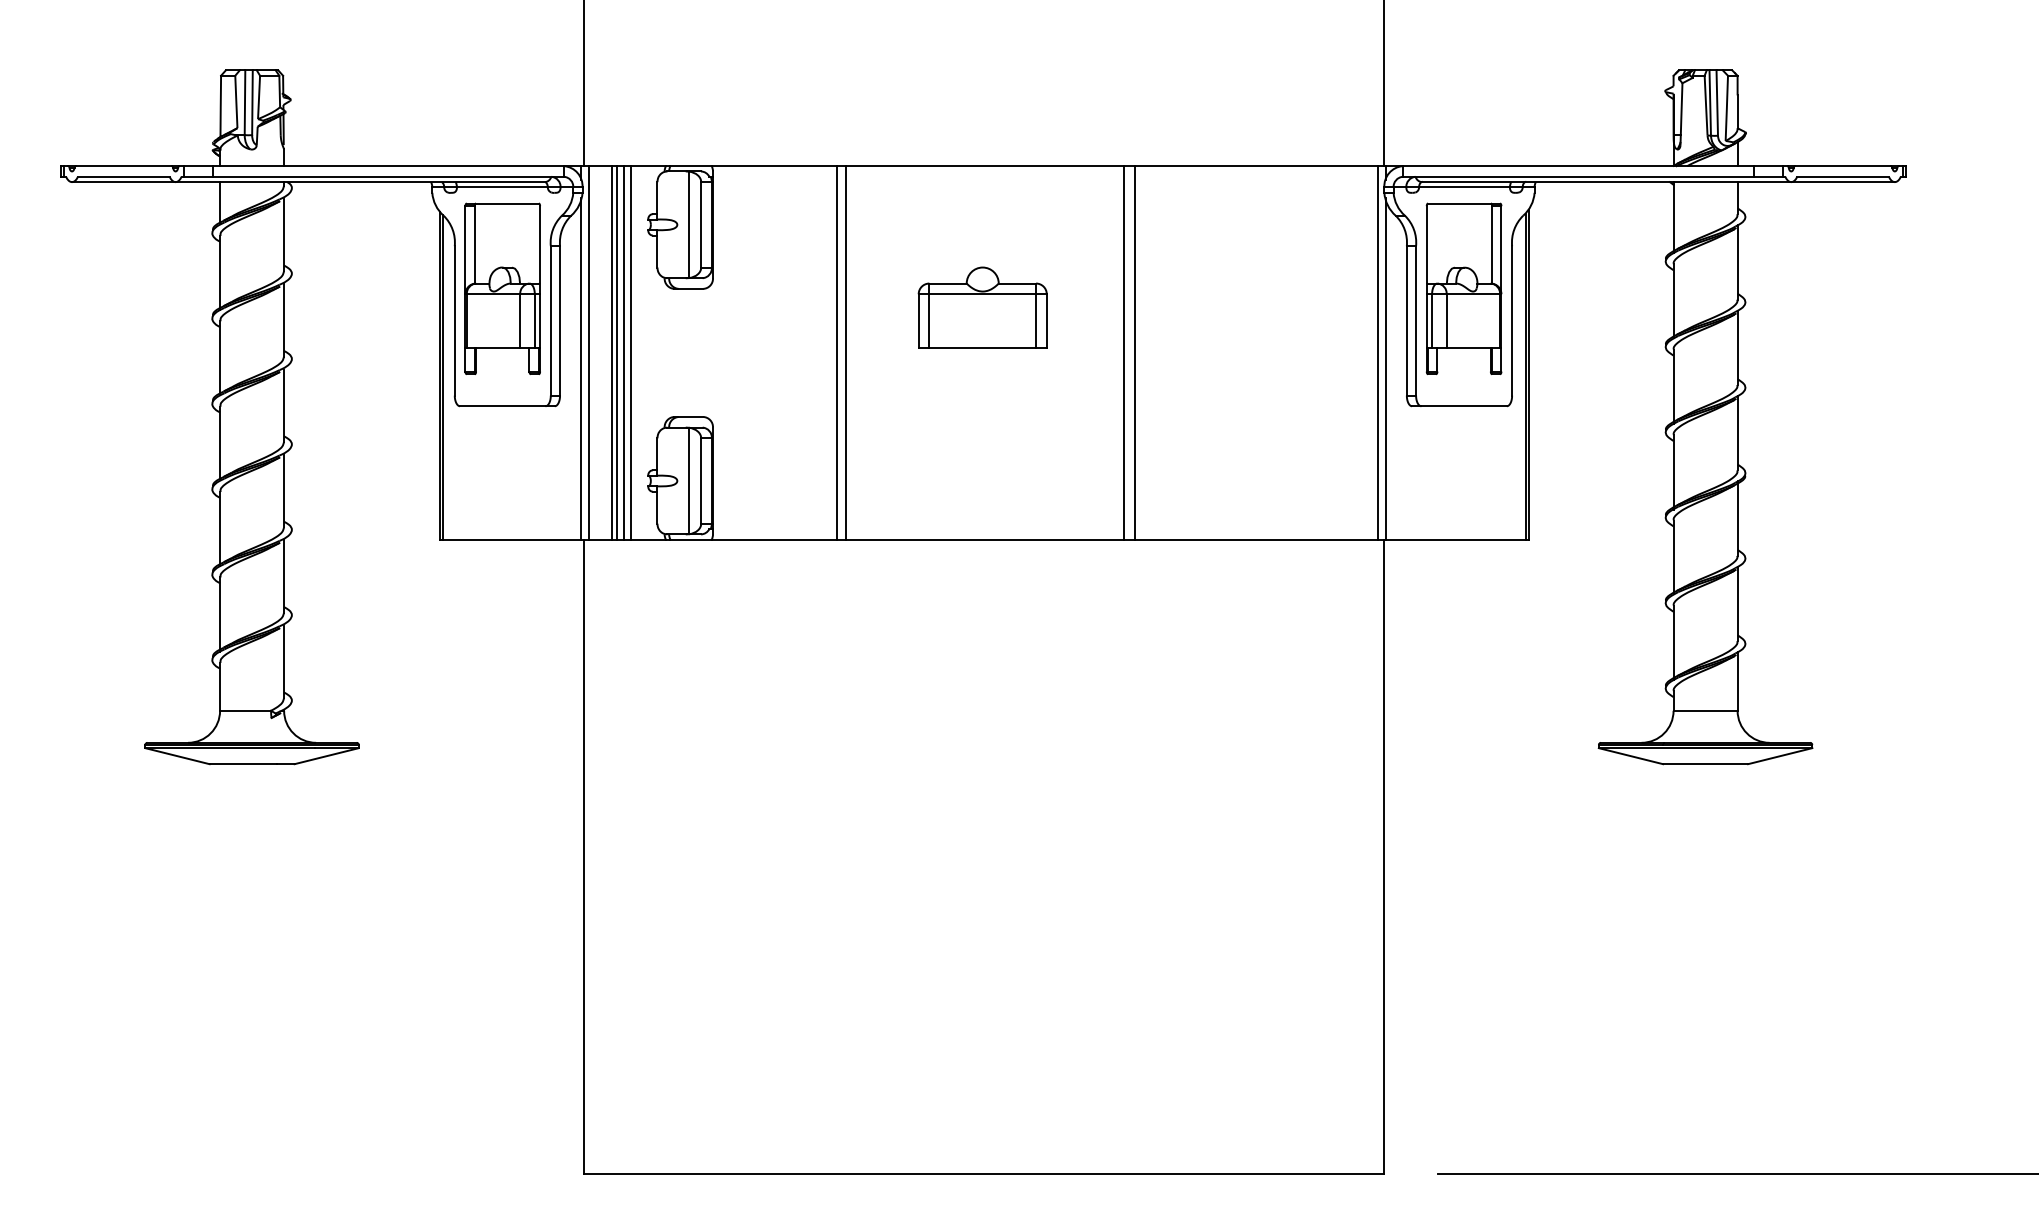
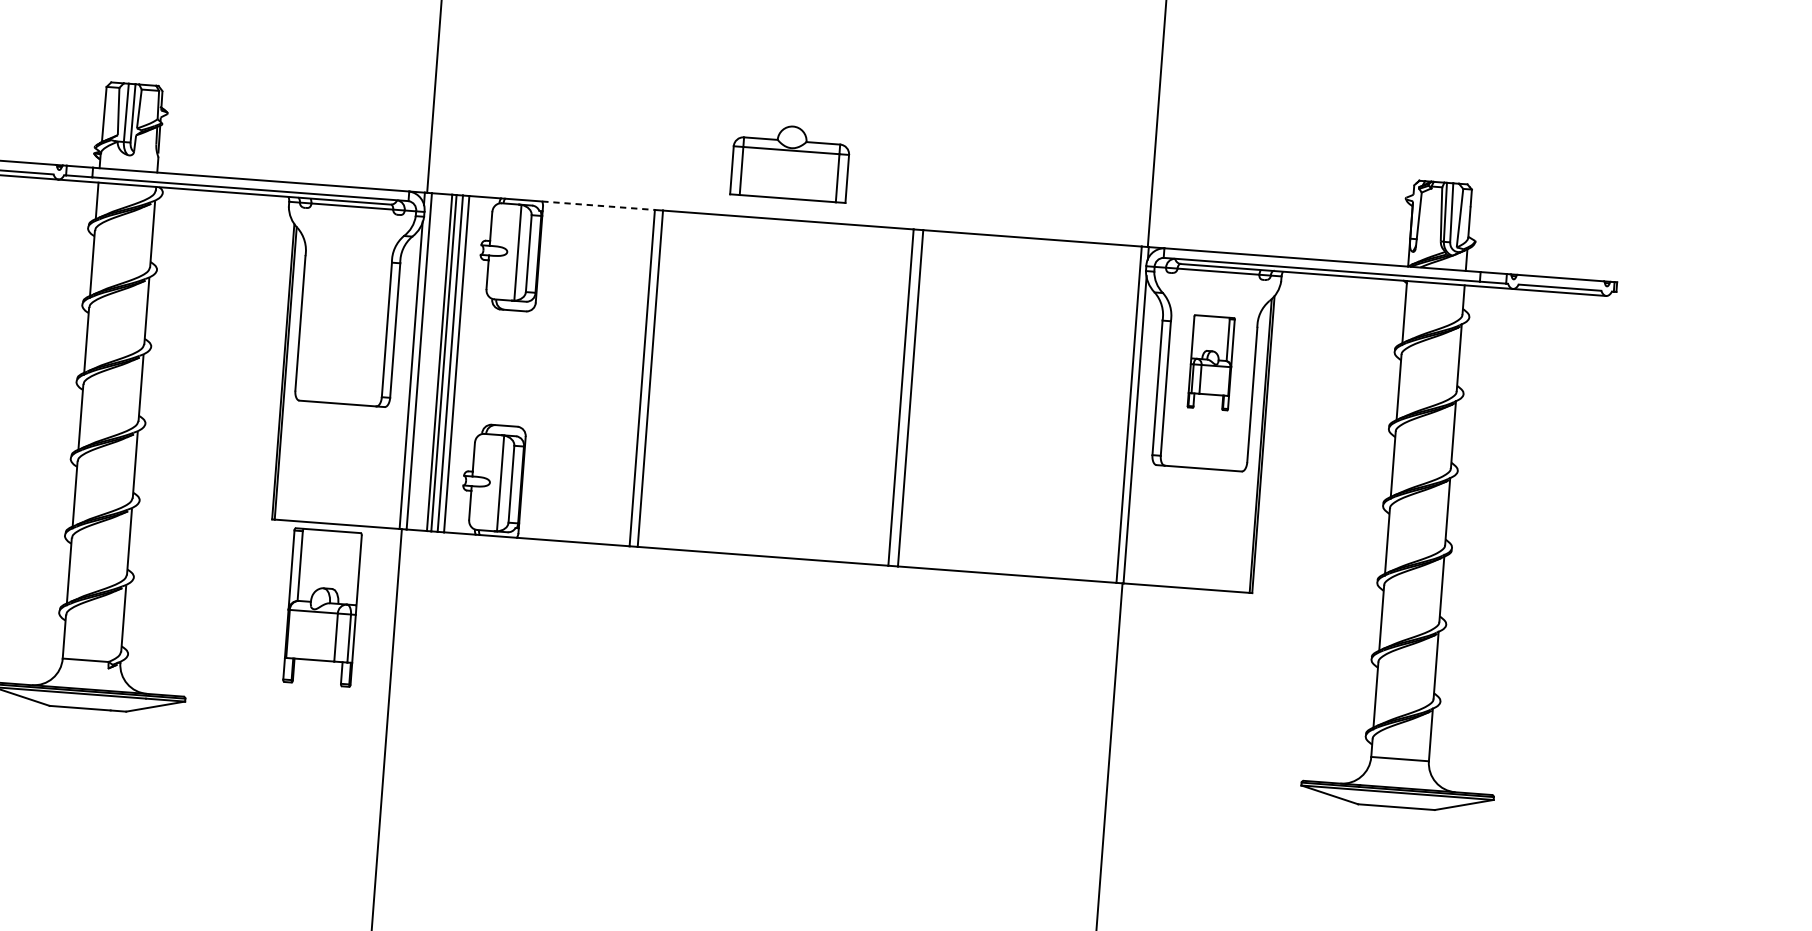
line: (774, 166) -> (598, 206), solid -> dashed
part: (502, 288) -> (322, 607), moved
part: (1463, 288) -> (1210, 362), size x0.6
part: (982, 307) -> (790, 162), moved

